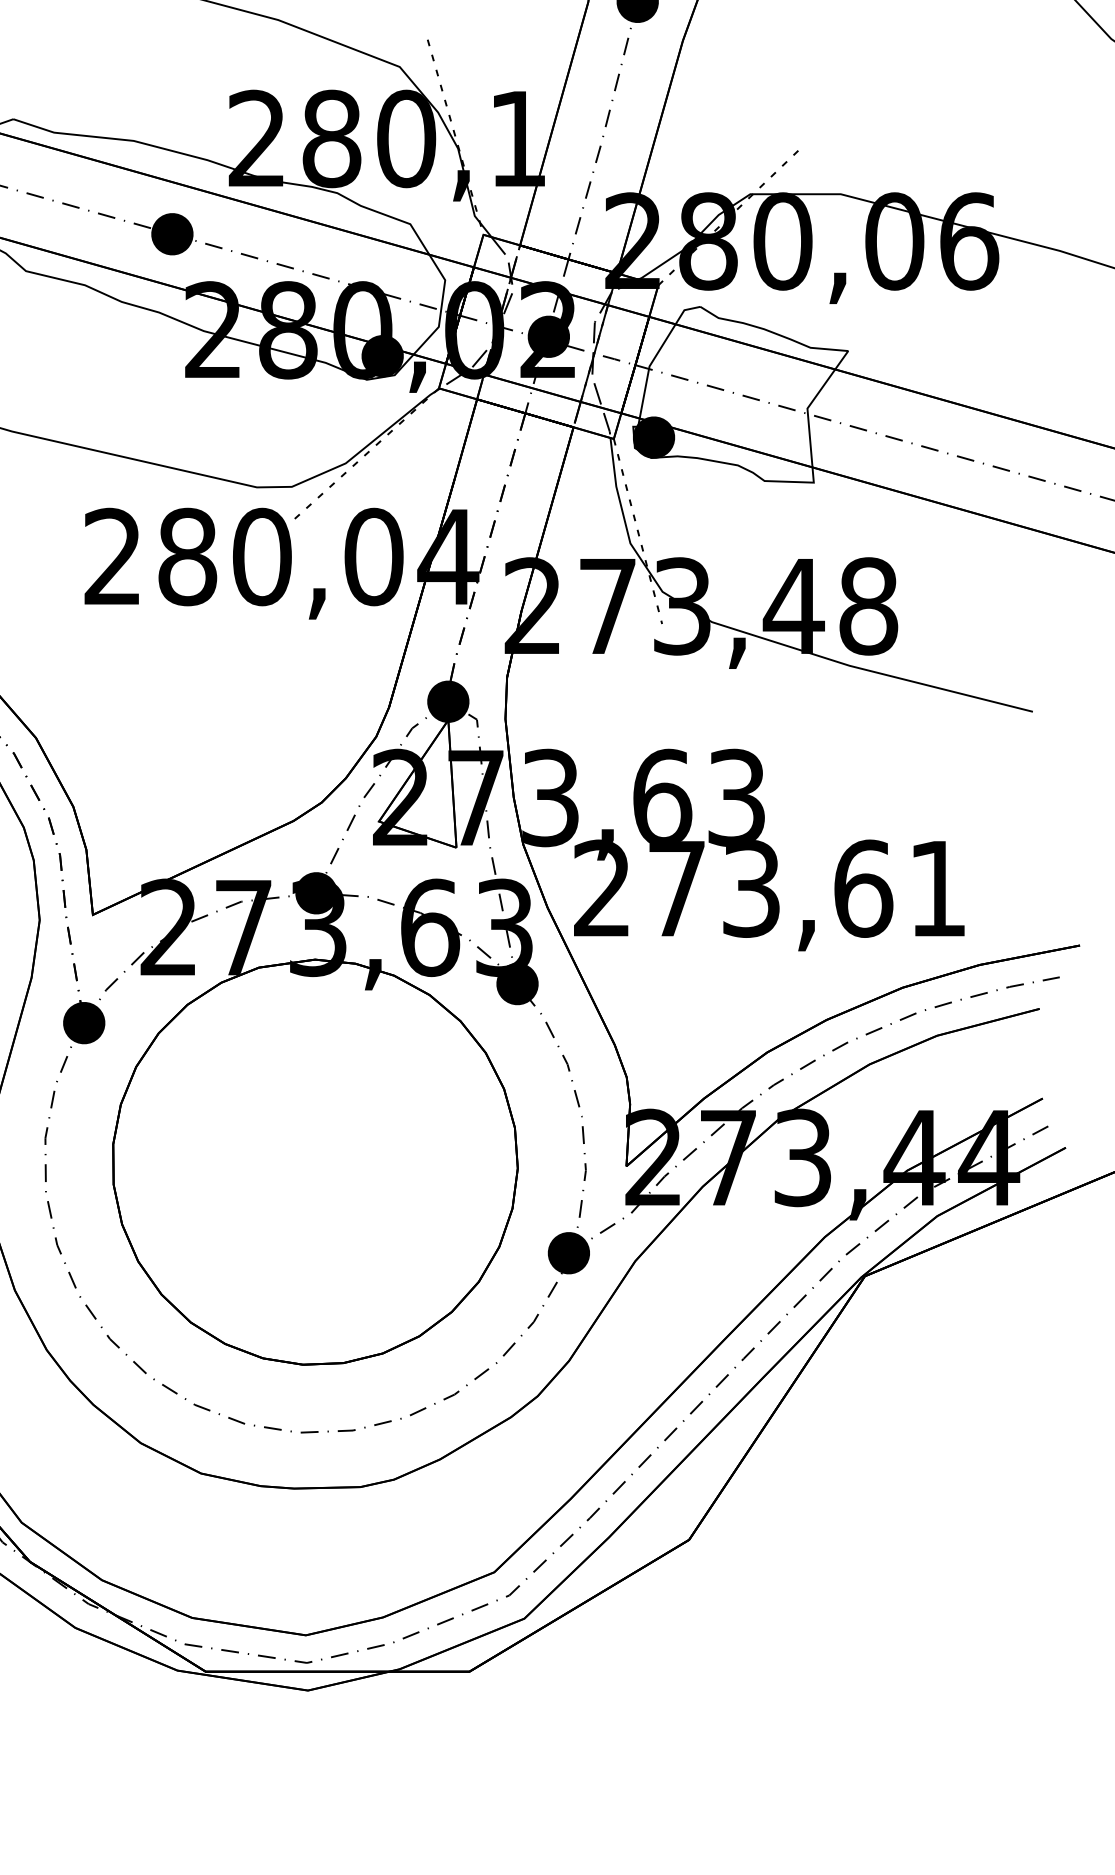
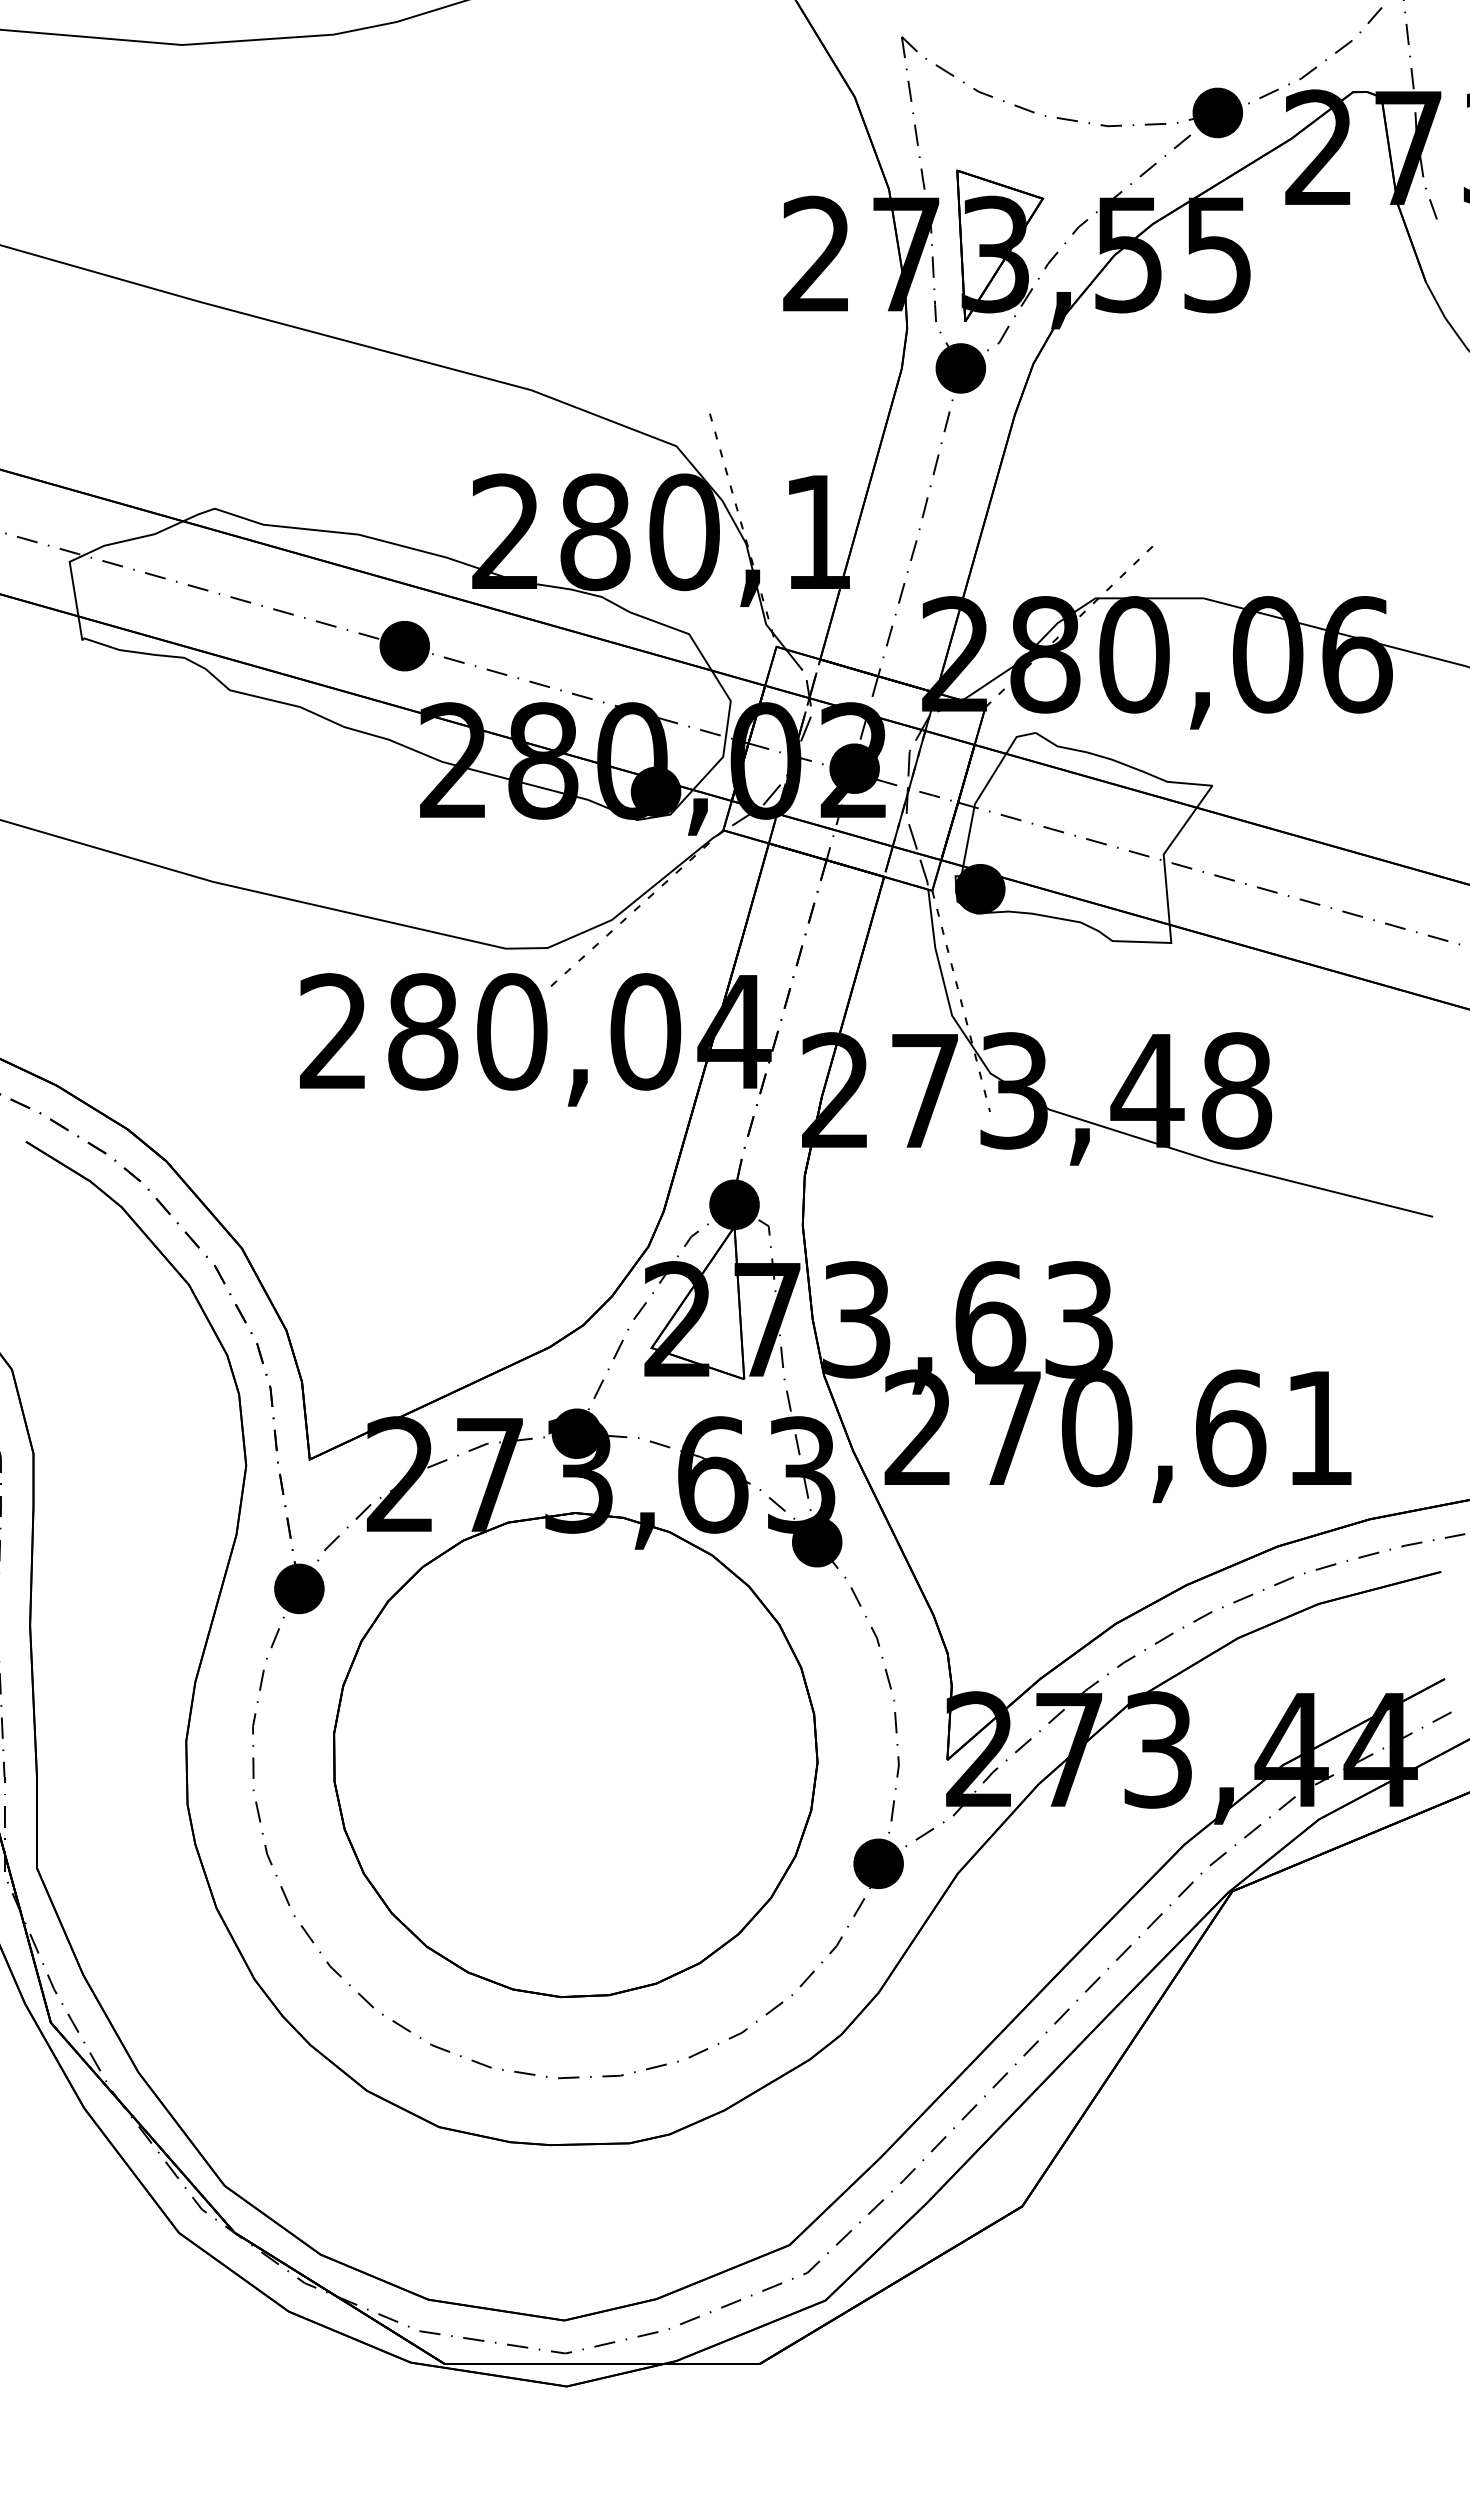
text: (751, 888) -> (1096, 1428), 273,61 -> 270,61

